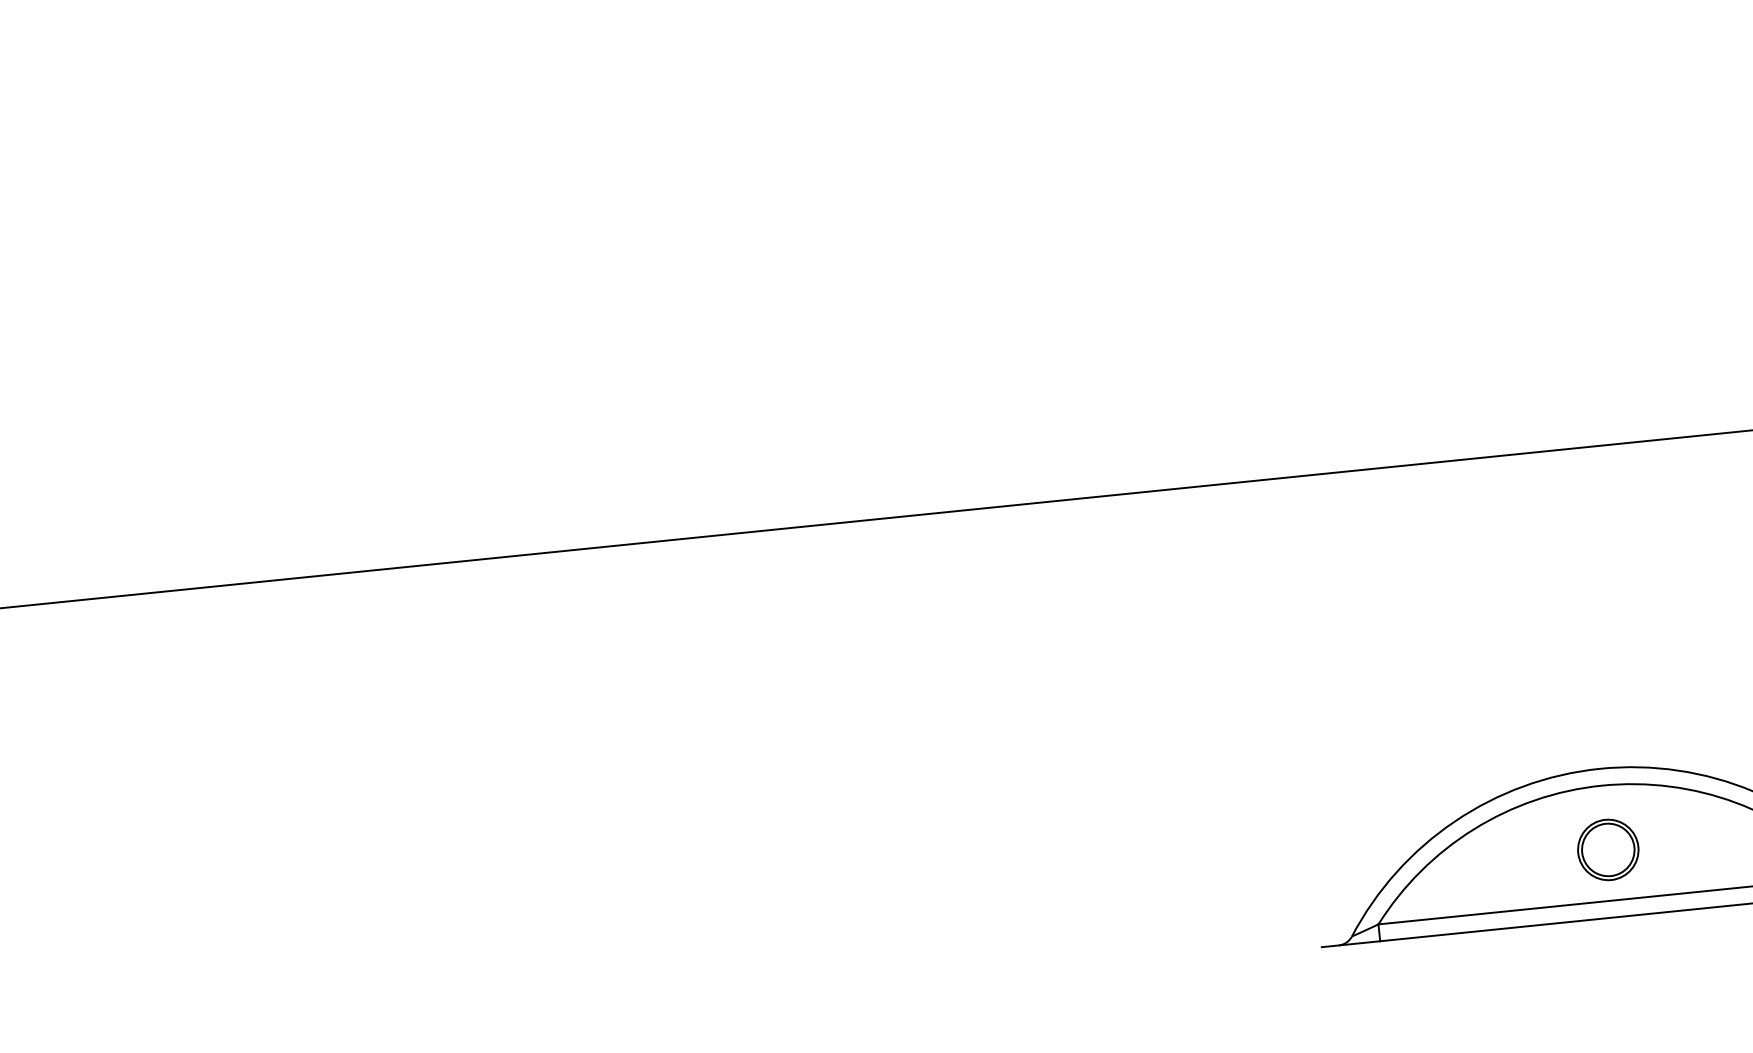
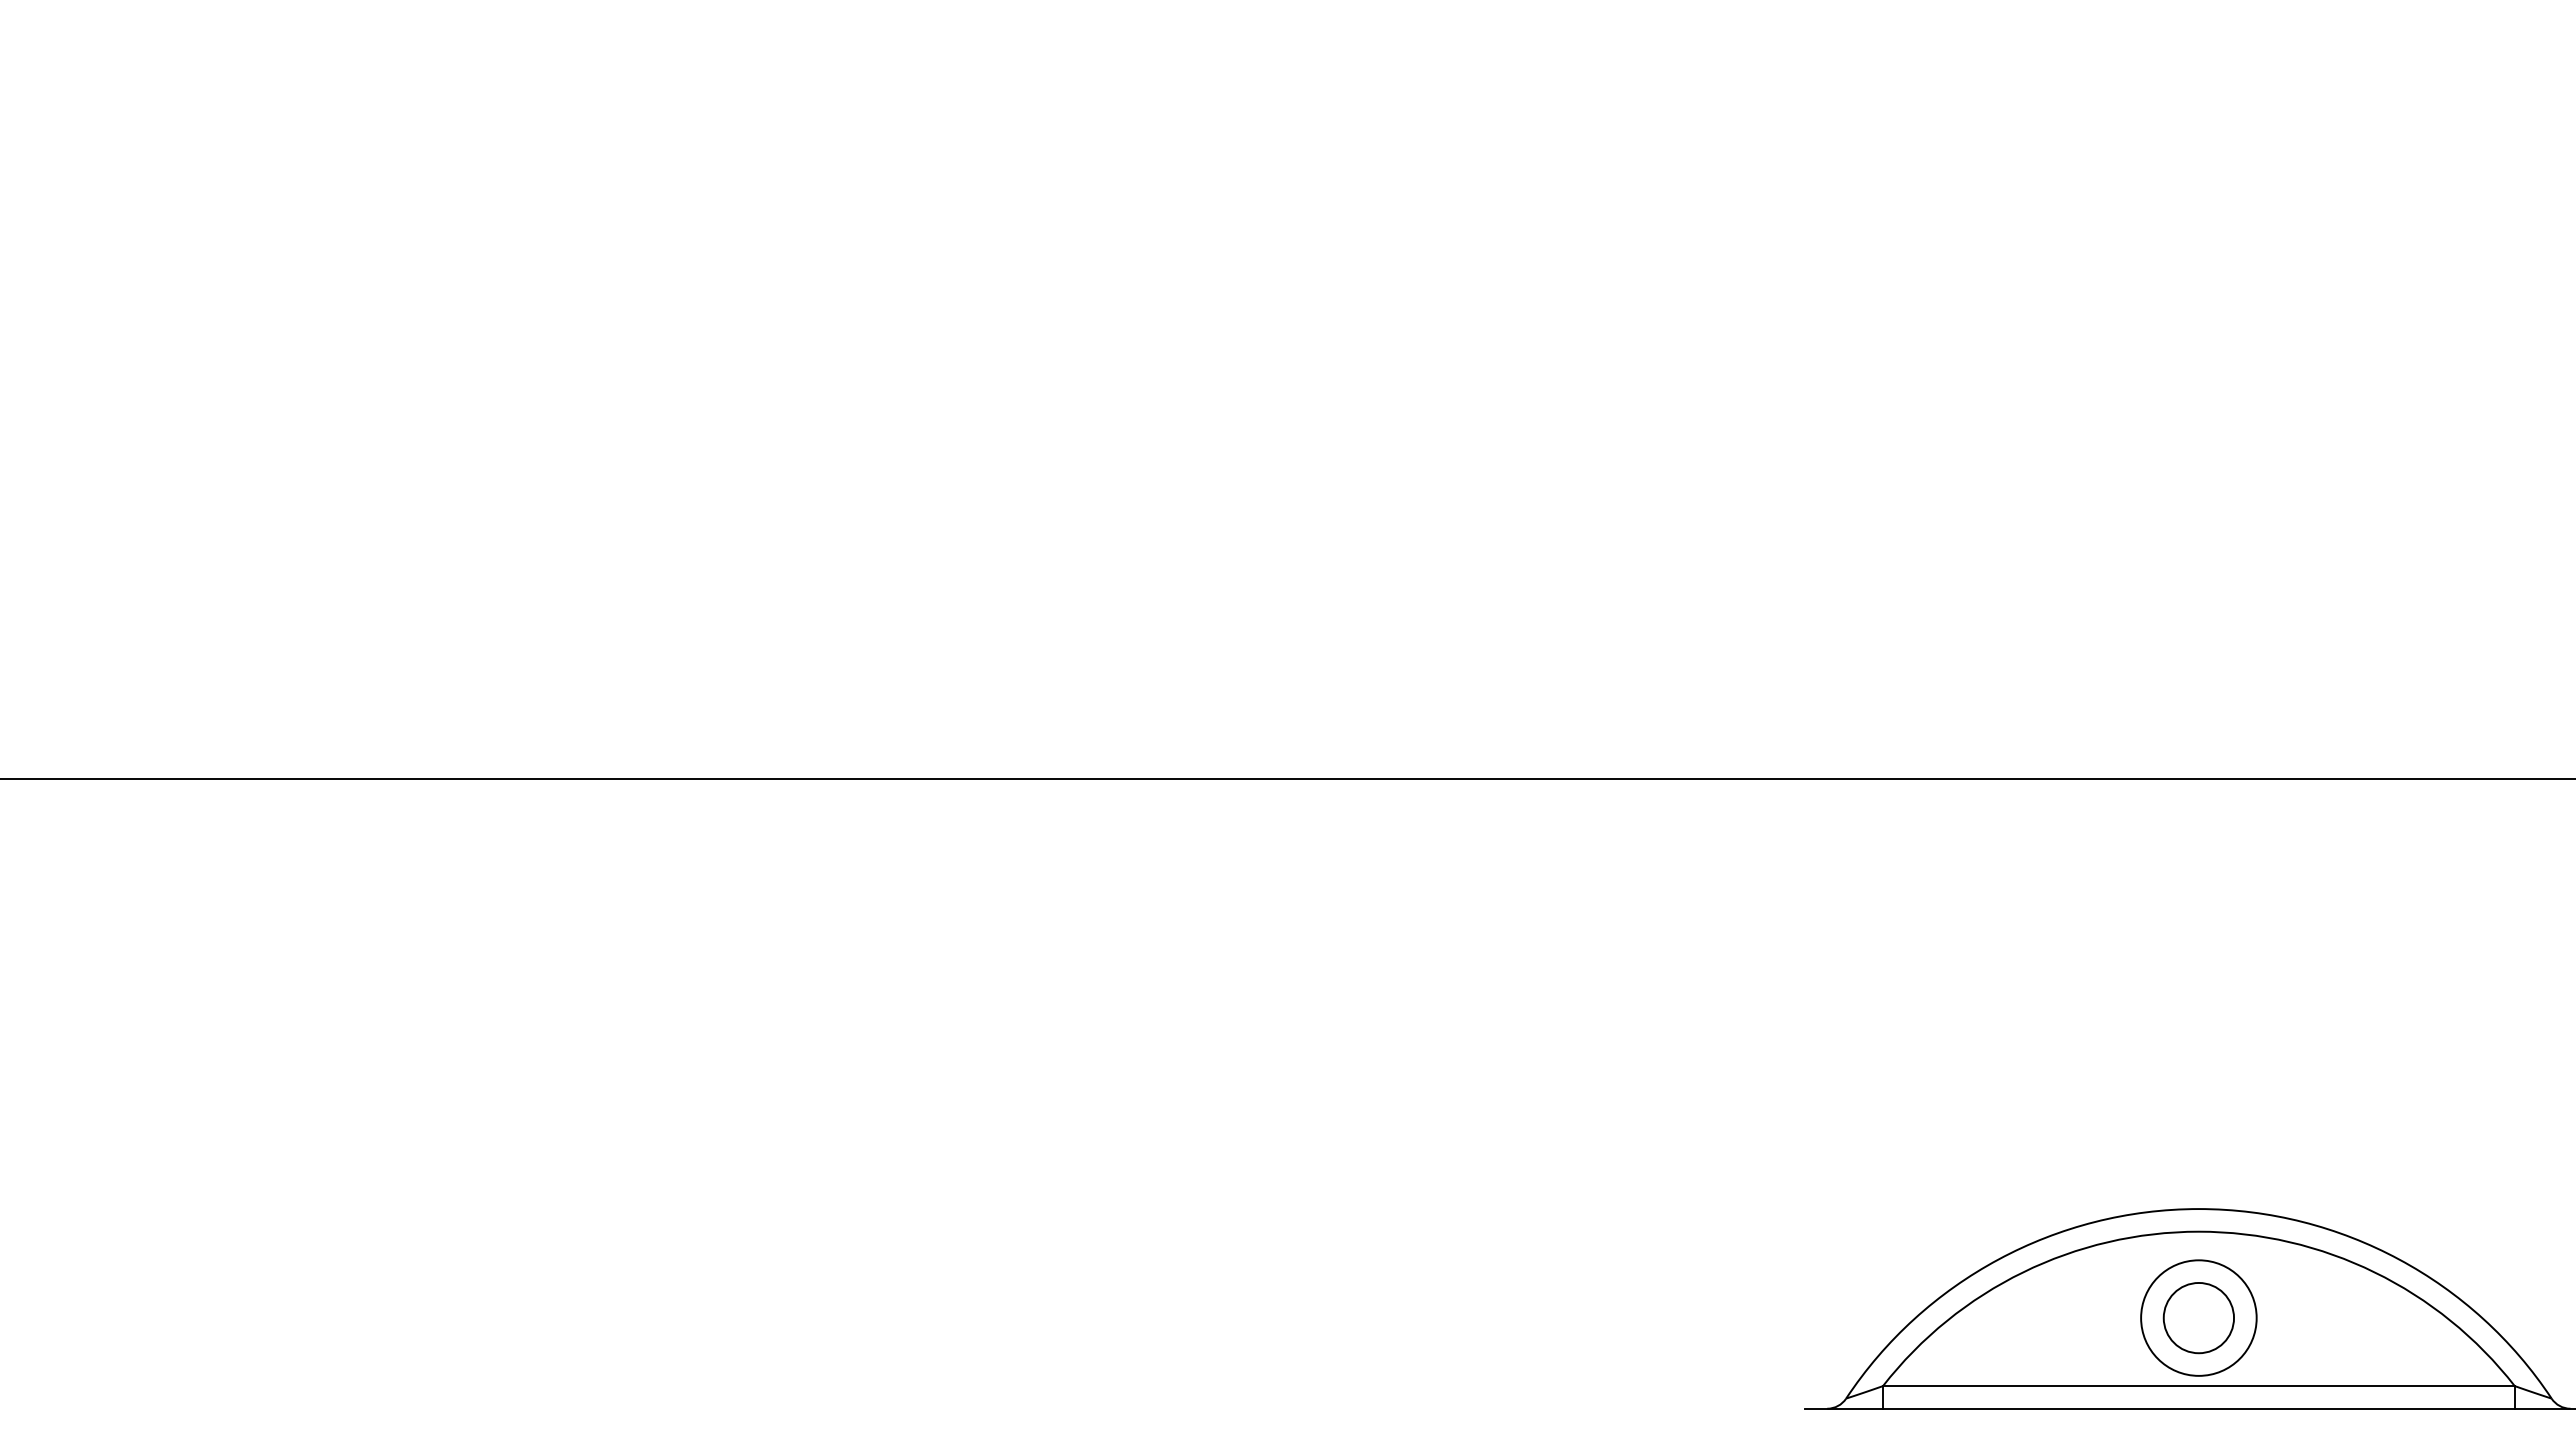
circle: (1607, 849) -> (2198, 1317), size x1.43

